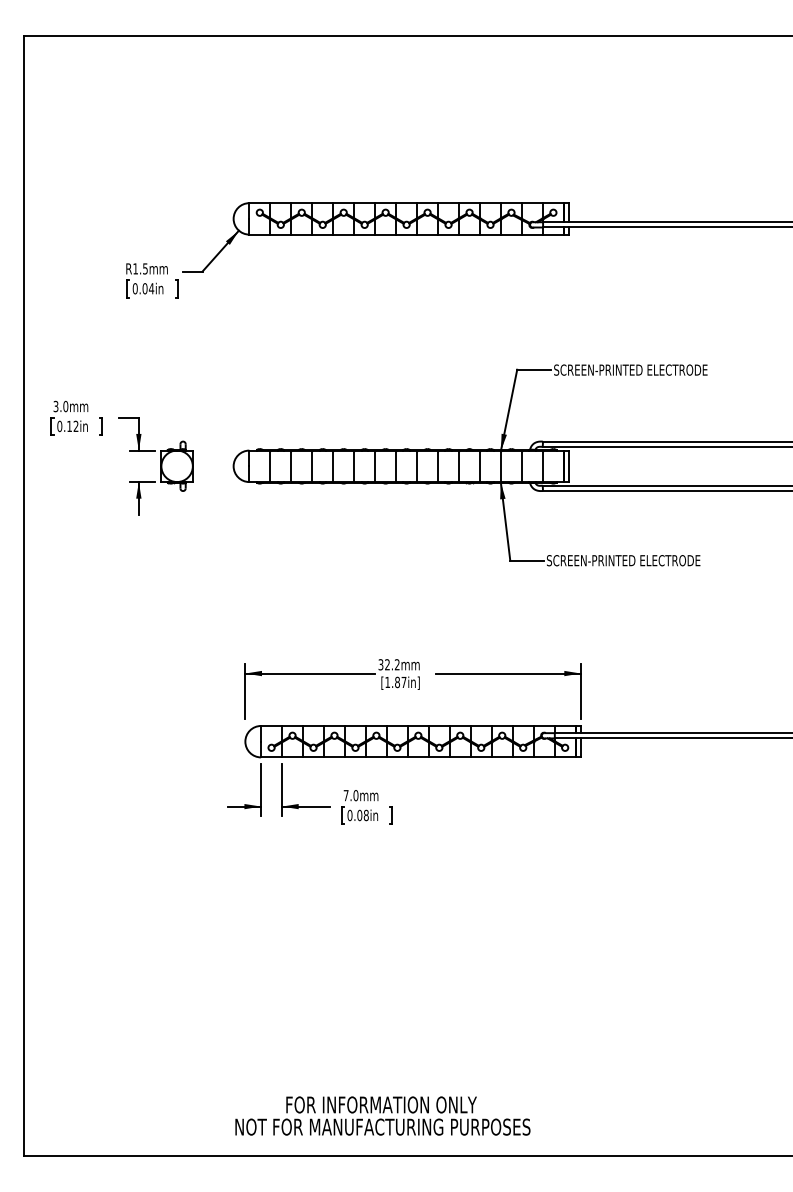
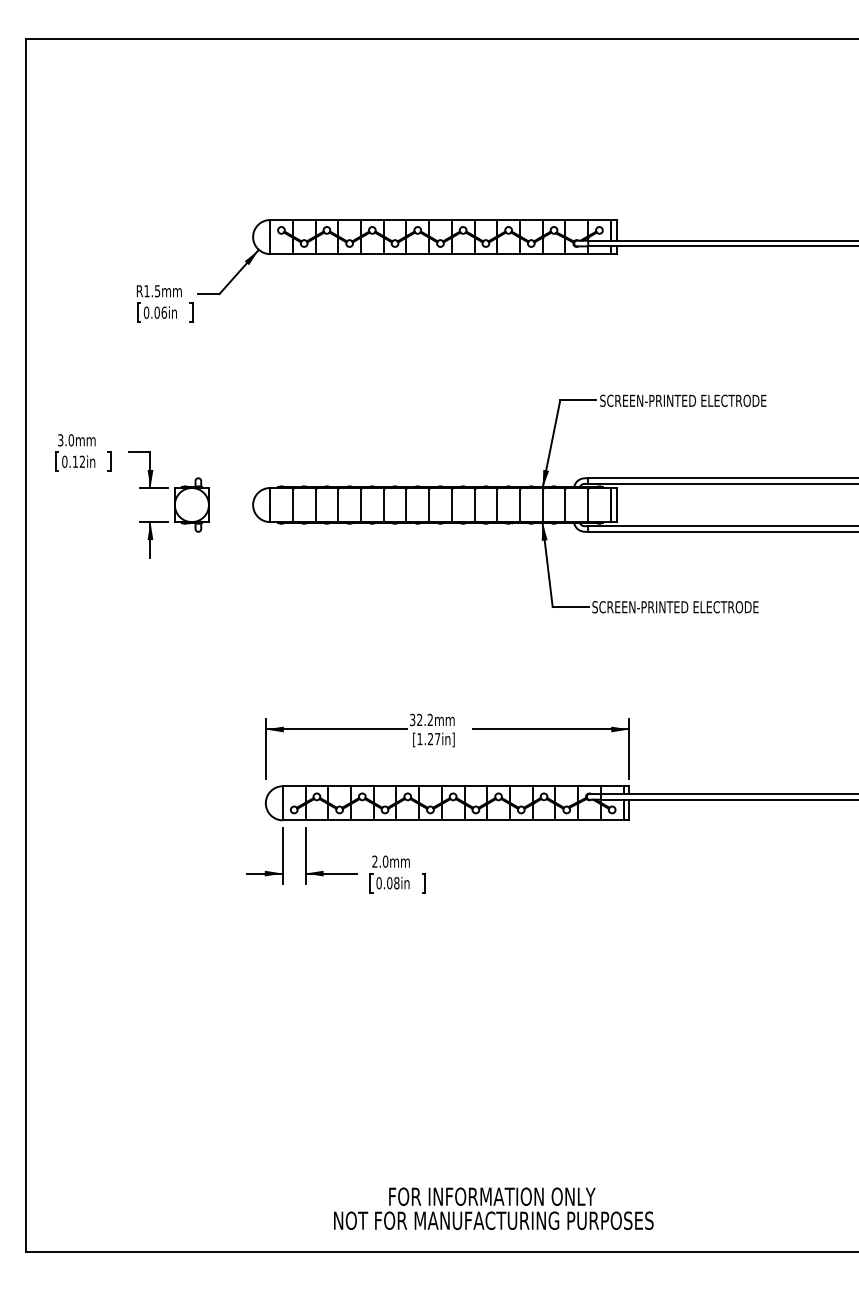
text: (151, 288) -> (164, 312), 0.04in -> 0.06in
text: (397, 682) -> (430, 739), [1.87in] -> [1.27in]
text: (345, 795) -> (374, 861), 7.0mm -> 2.0mm
text: (382, 1115) -> (493, 1208), moved

